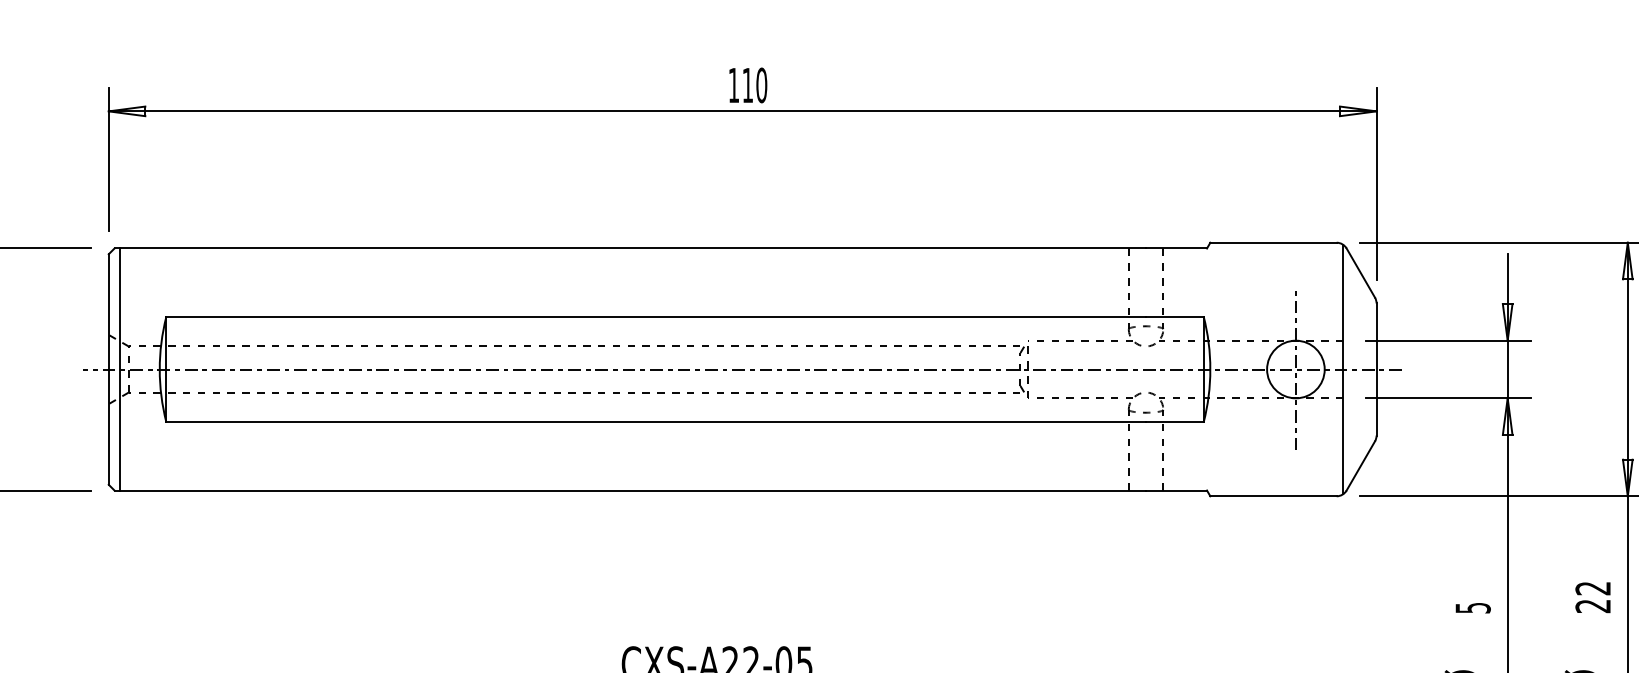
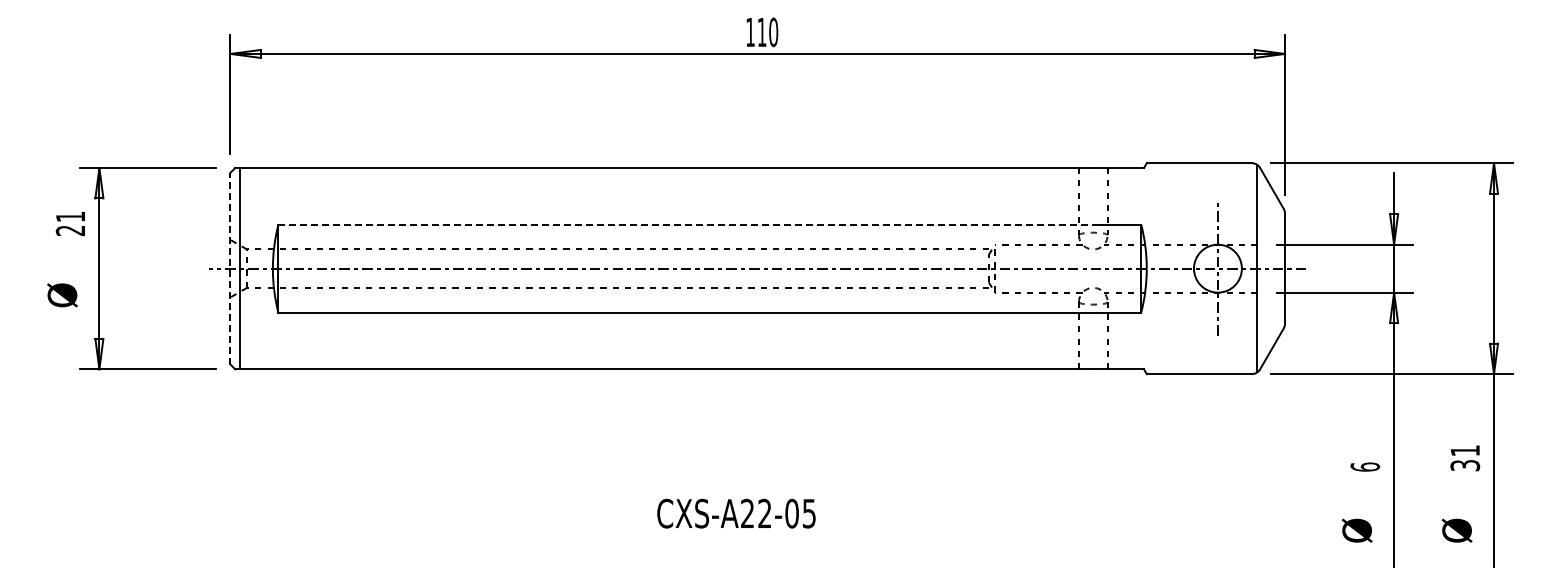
line: (656, 316) -> (686, 224), solid -> dashed
line: (108, 369) -> (230, 268), solid -> dashed
text: (1593, 597) -> (1465, 458), 22 -> 31
text: (1473, 607) -> (1365, 466), 5 -> 6

